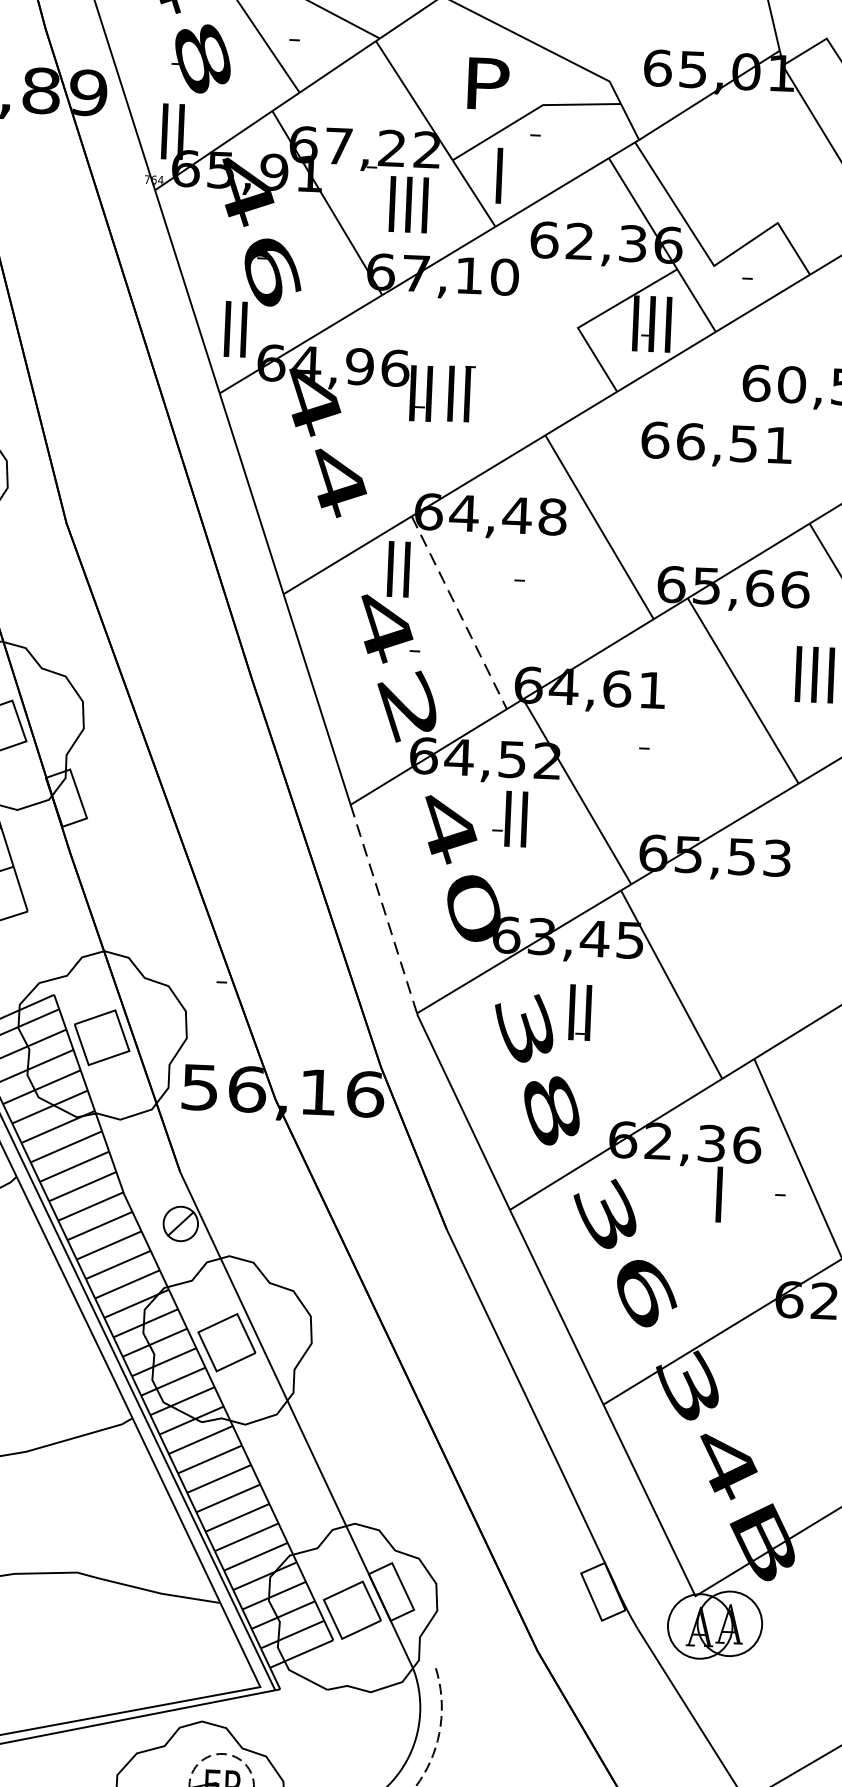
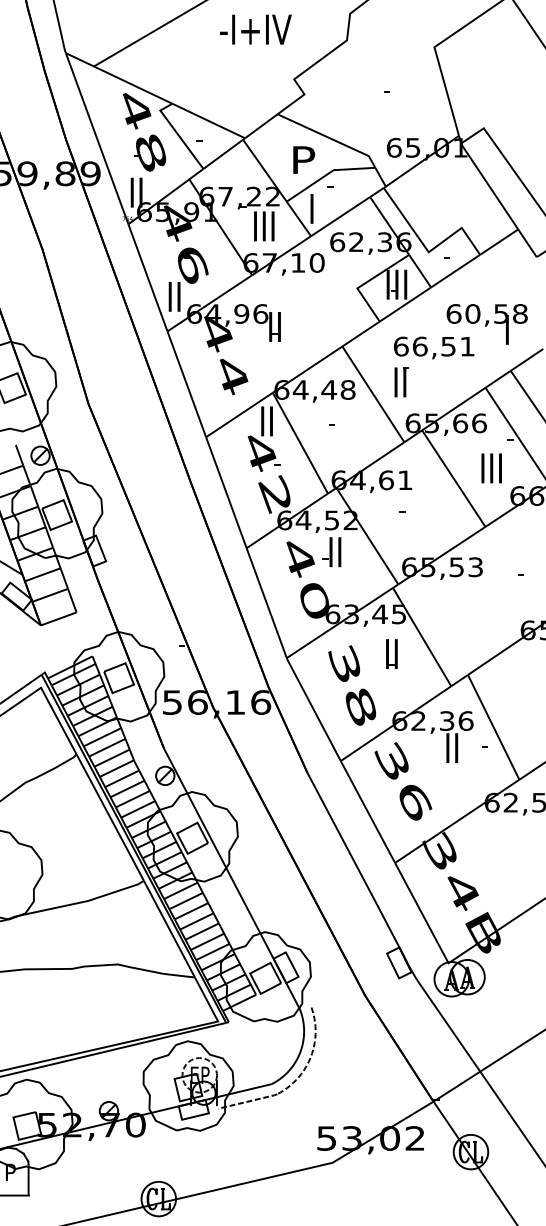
part: (461, 394) -> (401, 382), moved
line: (459, 613) -> (300, 443), dashed -> solid
line: (383, 909) -> (266, 603), dashed -> solid
part: (579, 1011) -> (391, 653), moved
text: (719, 1195) -> (452, 748), I -> II

